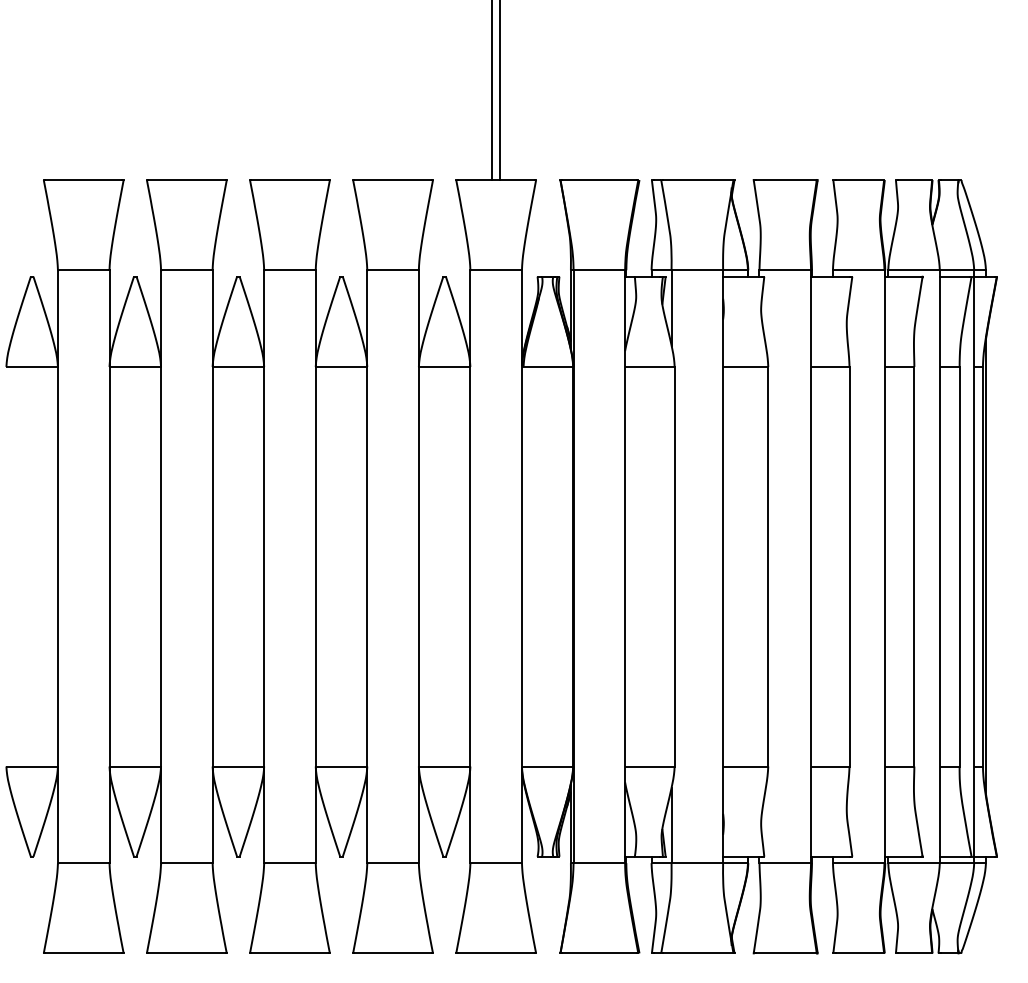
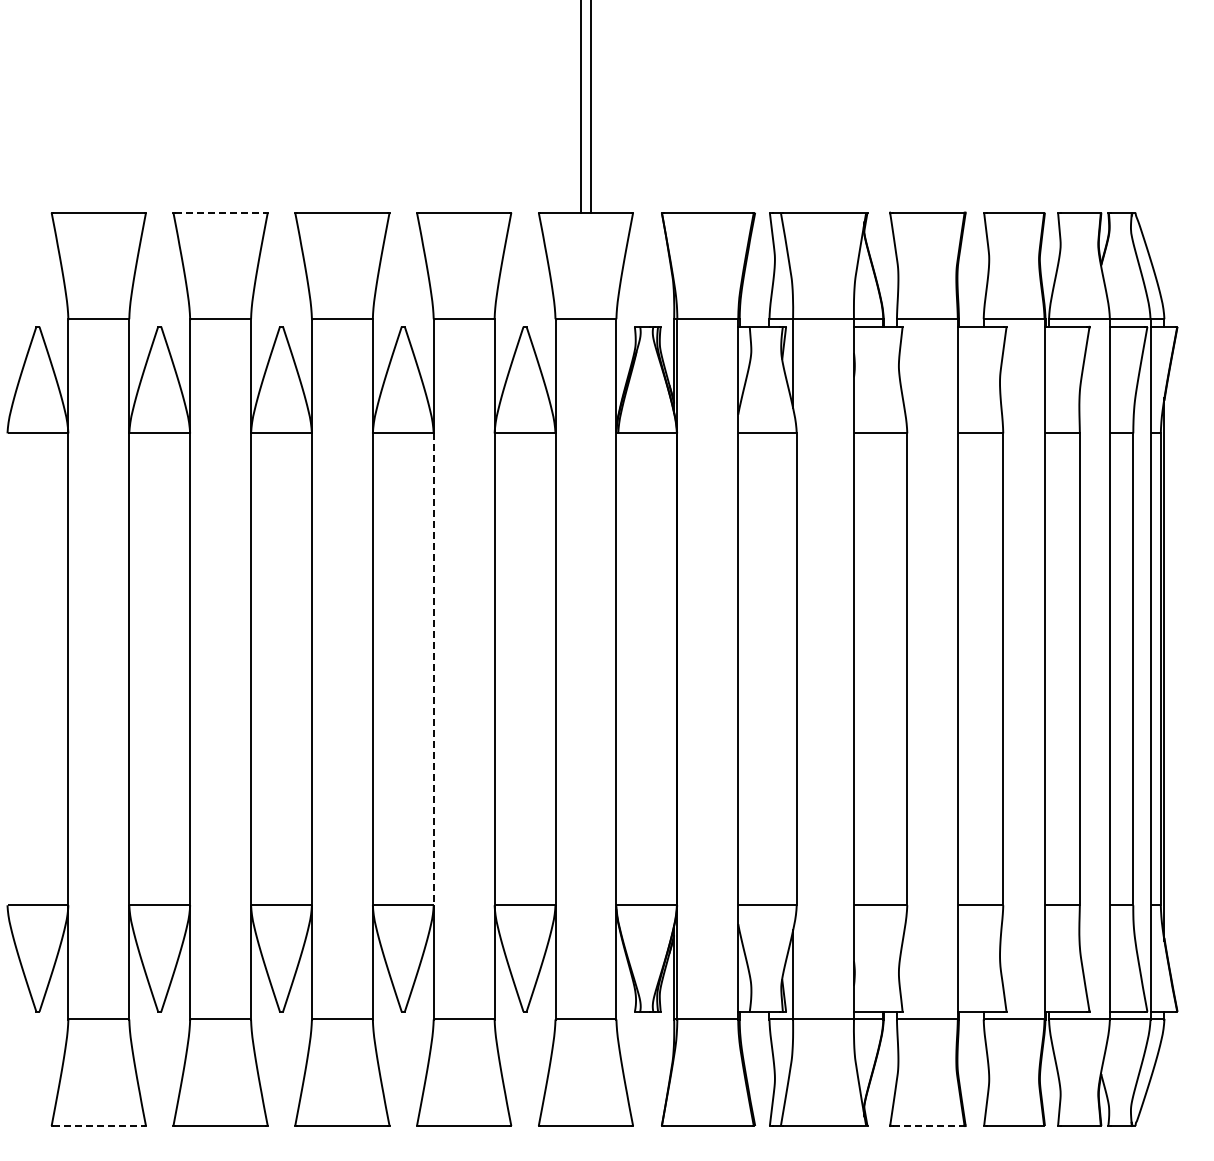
line: (186, 179) -> (220, 212), solid -> dashed
line: (367, 566) -> (433, 669), solid -> dashed
line: (83, 953) -> (98, 1126), solid -> dashed
line: (786, 953) -> (928, 1126), solid -> dashed

